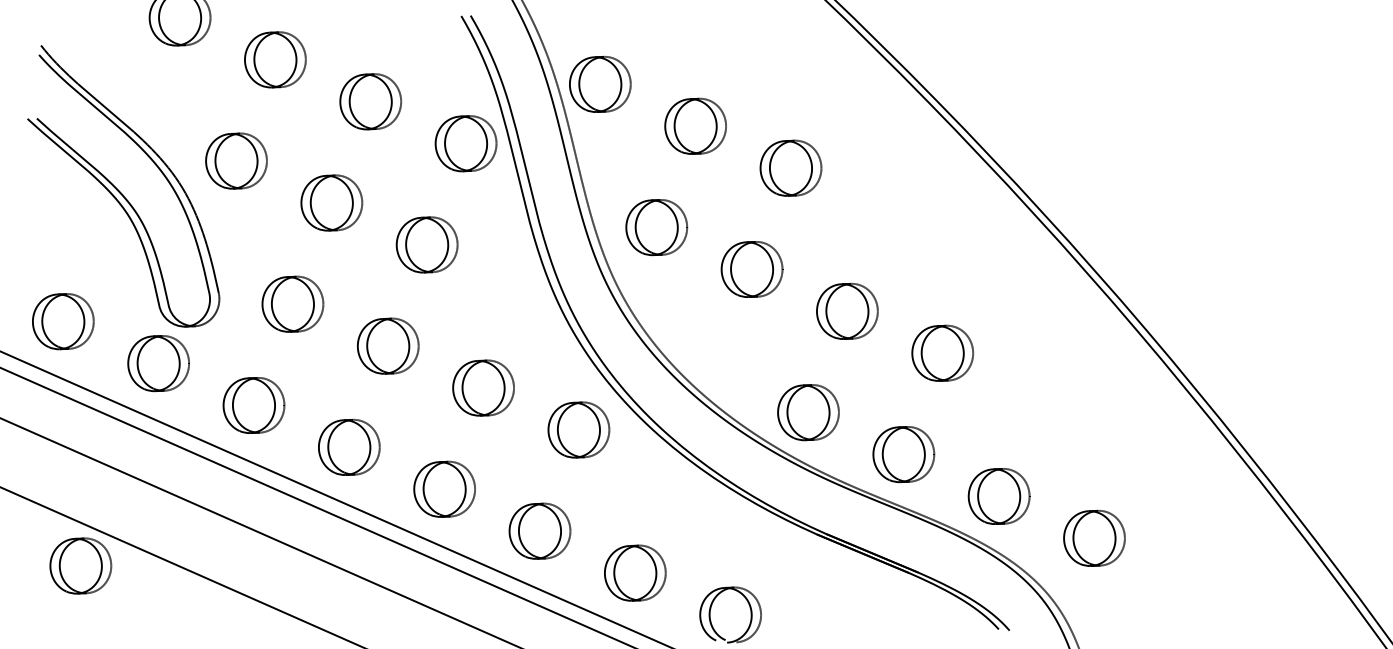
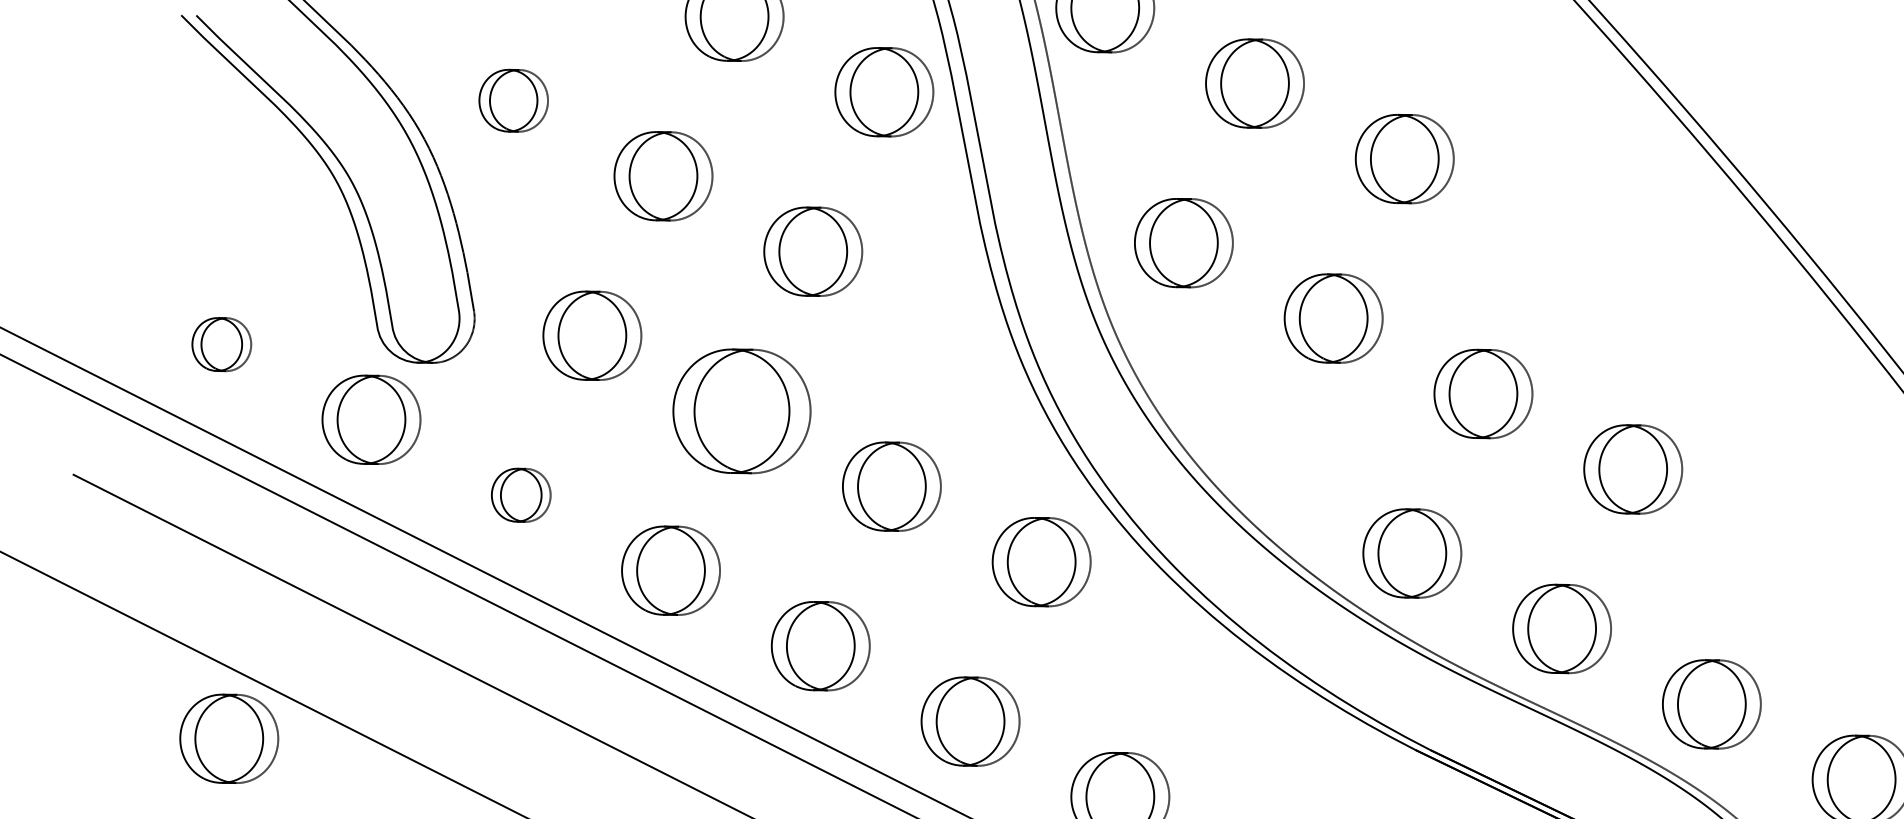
part: (236, 160) -> (513, 99), size x0.7
part: (63, 321) -> (221, 344), size x0.6
part: (388, 345) -> (742, 410), size x1.4
part: (253, 405) -> (520, 495), size x0.6

